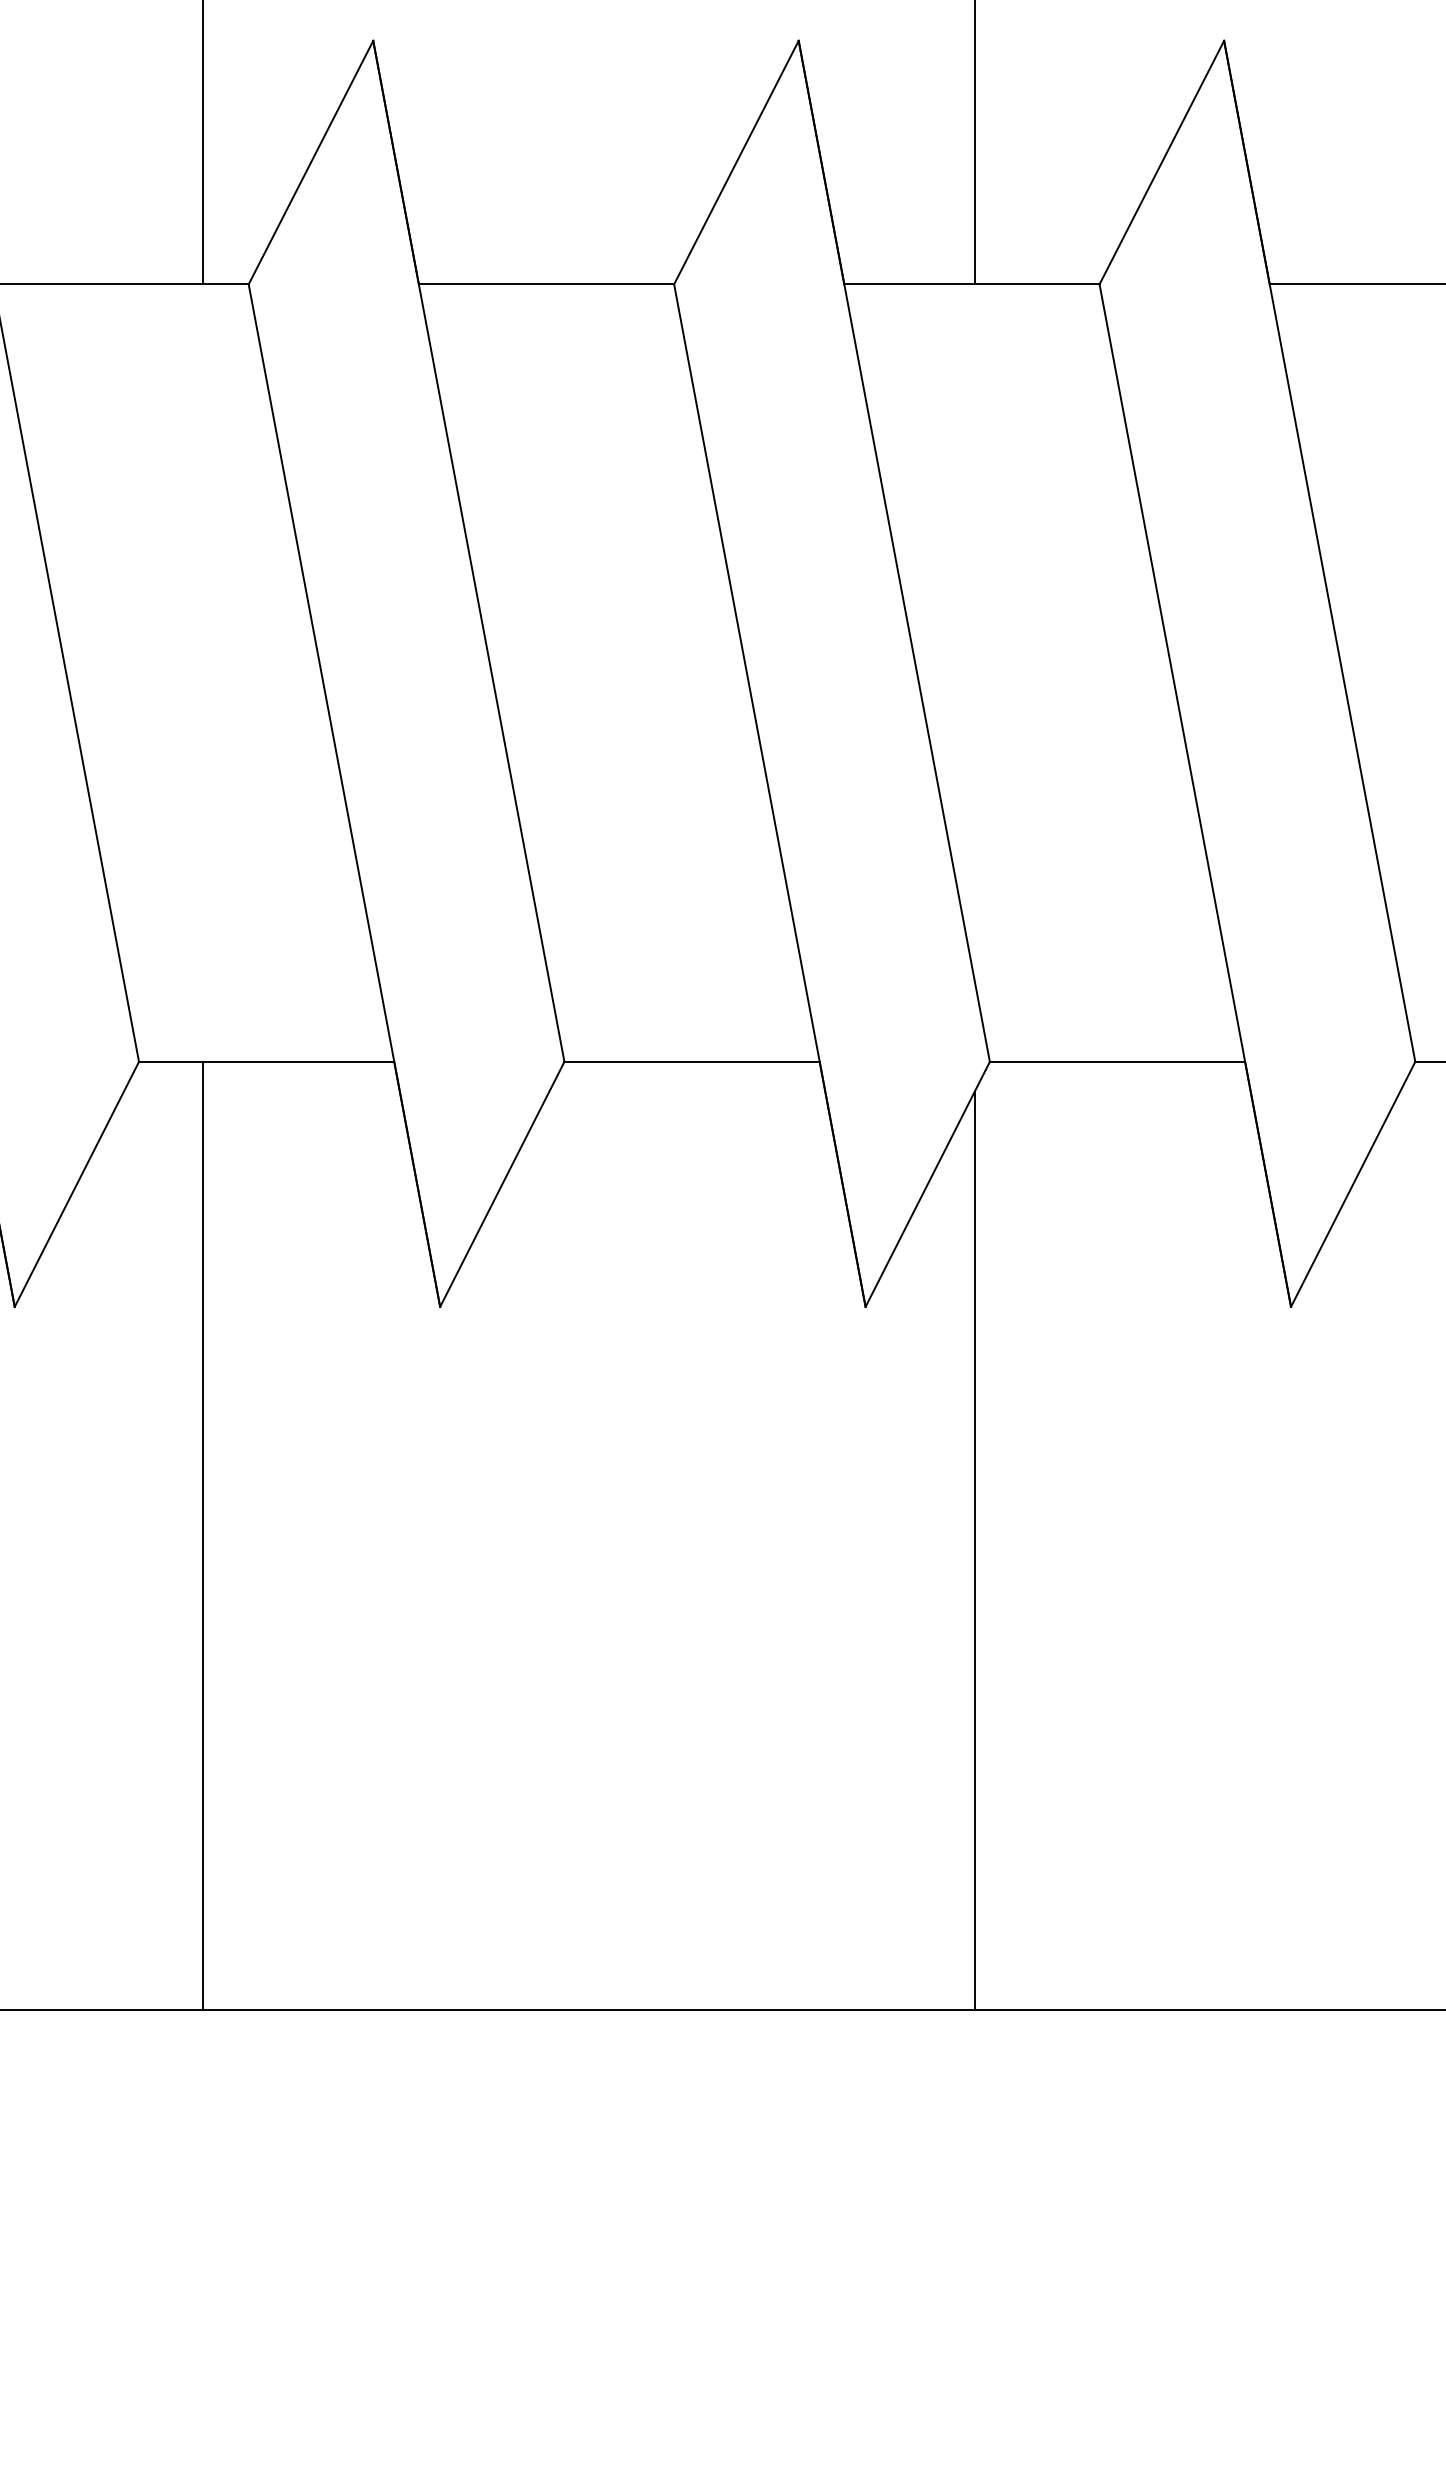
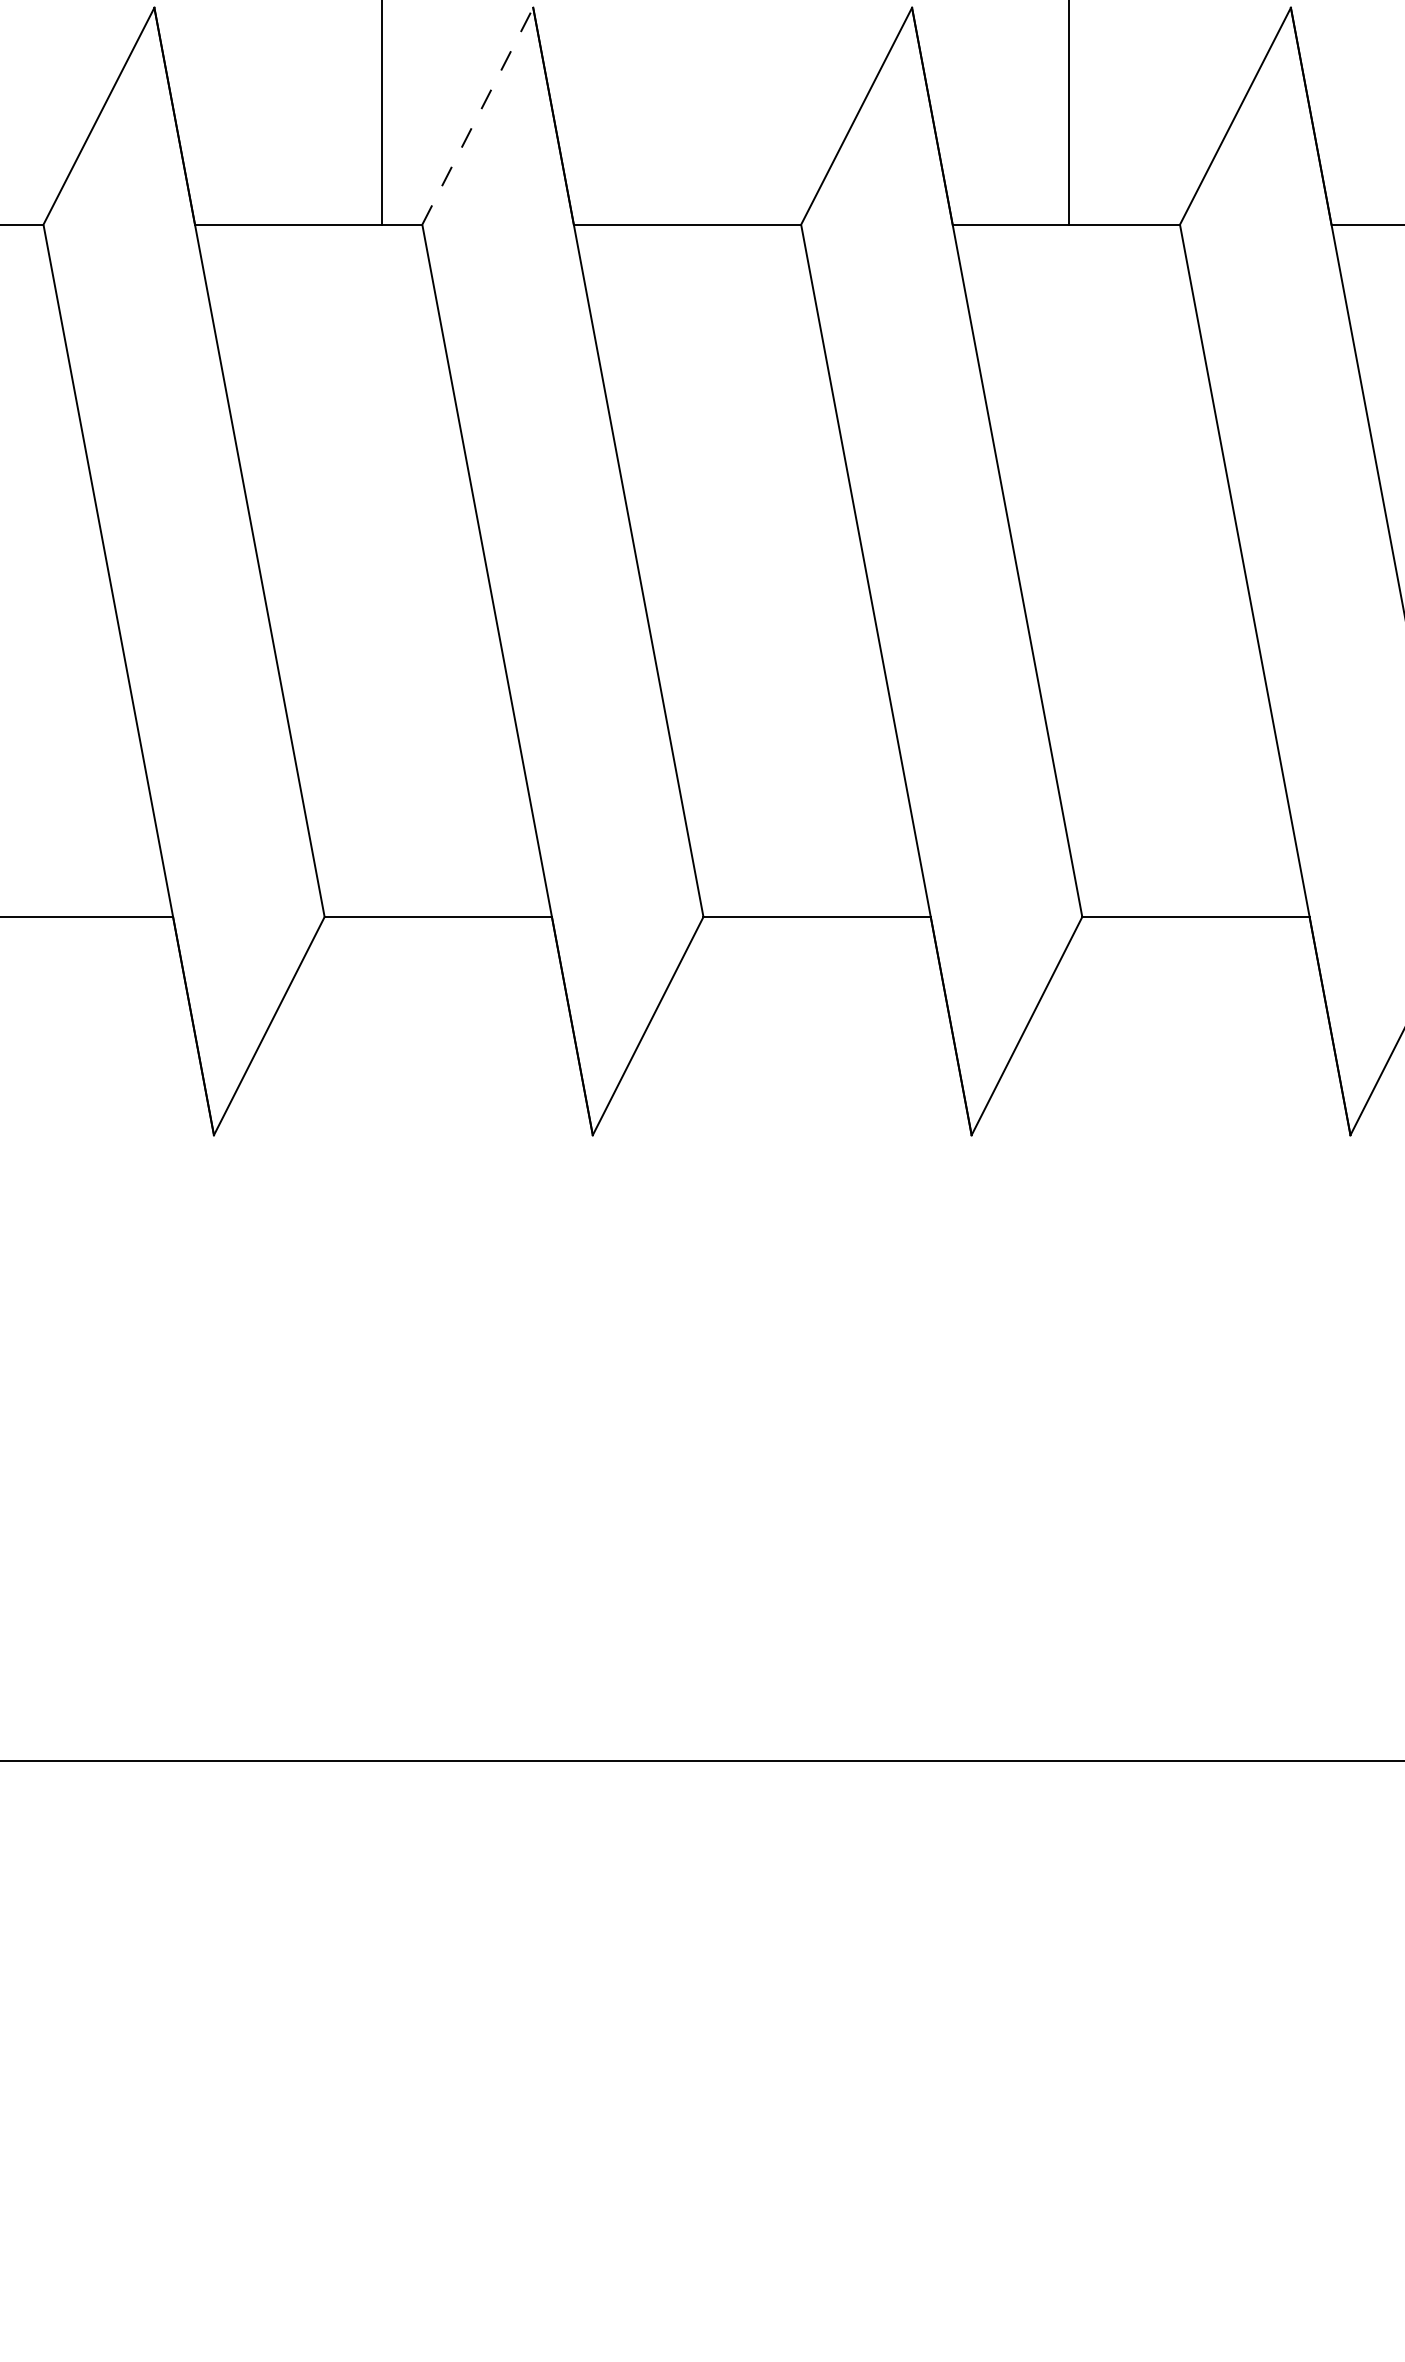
line: (310, 162) -> (477, 116), solid -> dashed
line: (202, 1536) -> (381, 1339), removed
line: (975, 1550) -> (1069, 1352), removed

